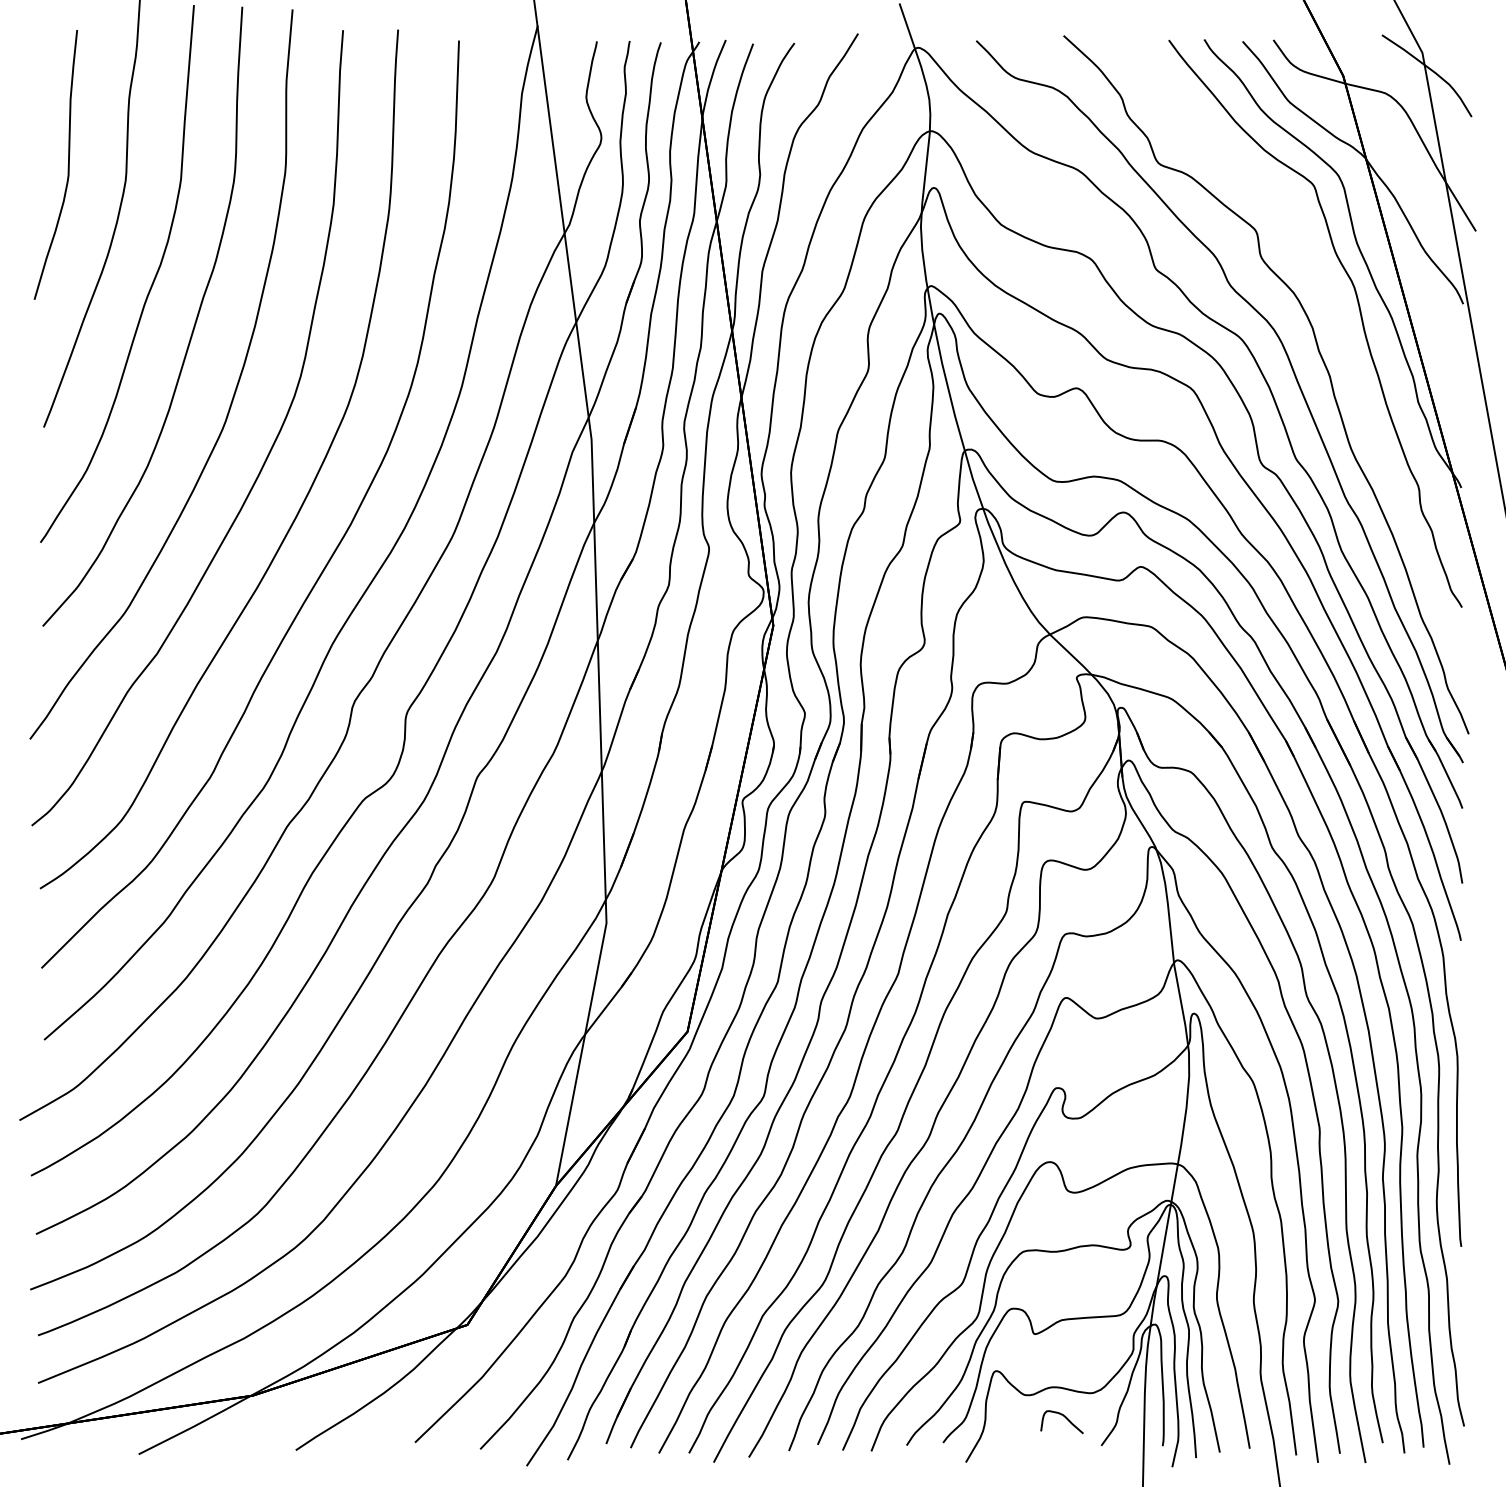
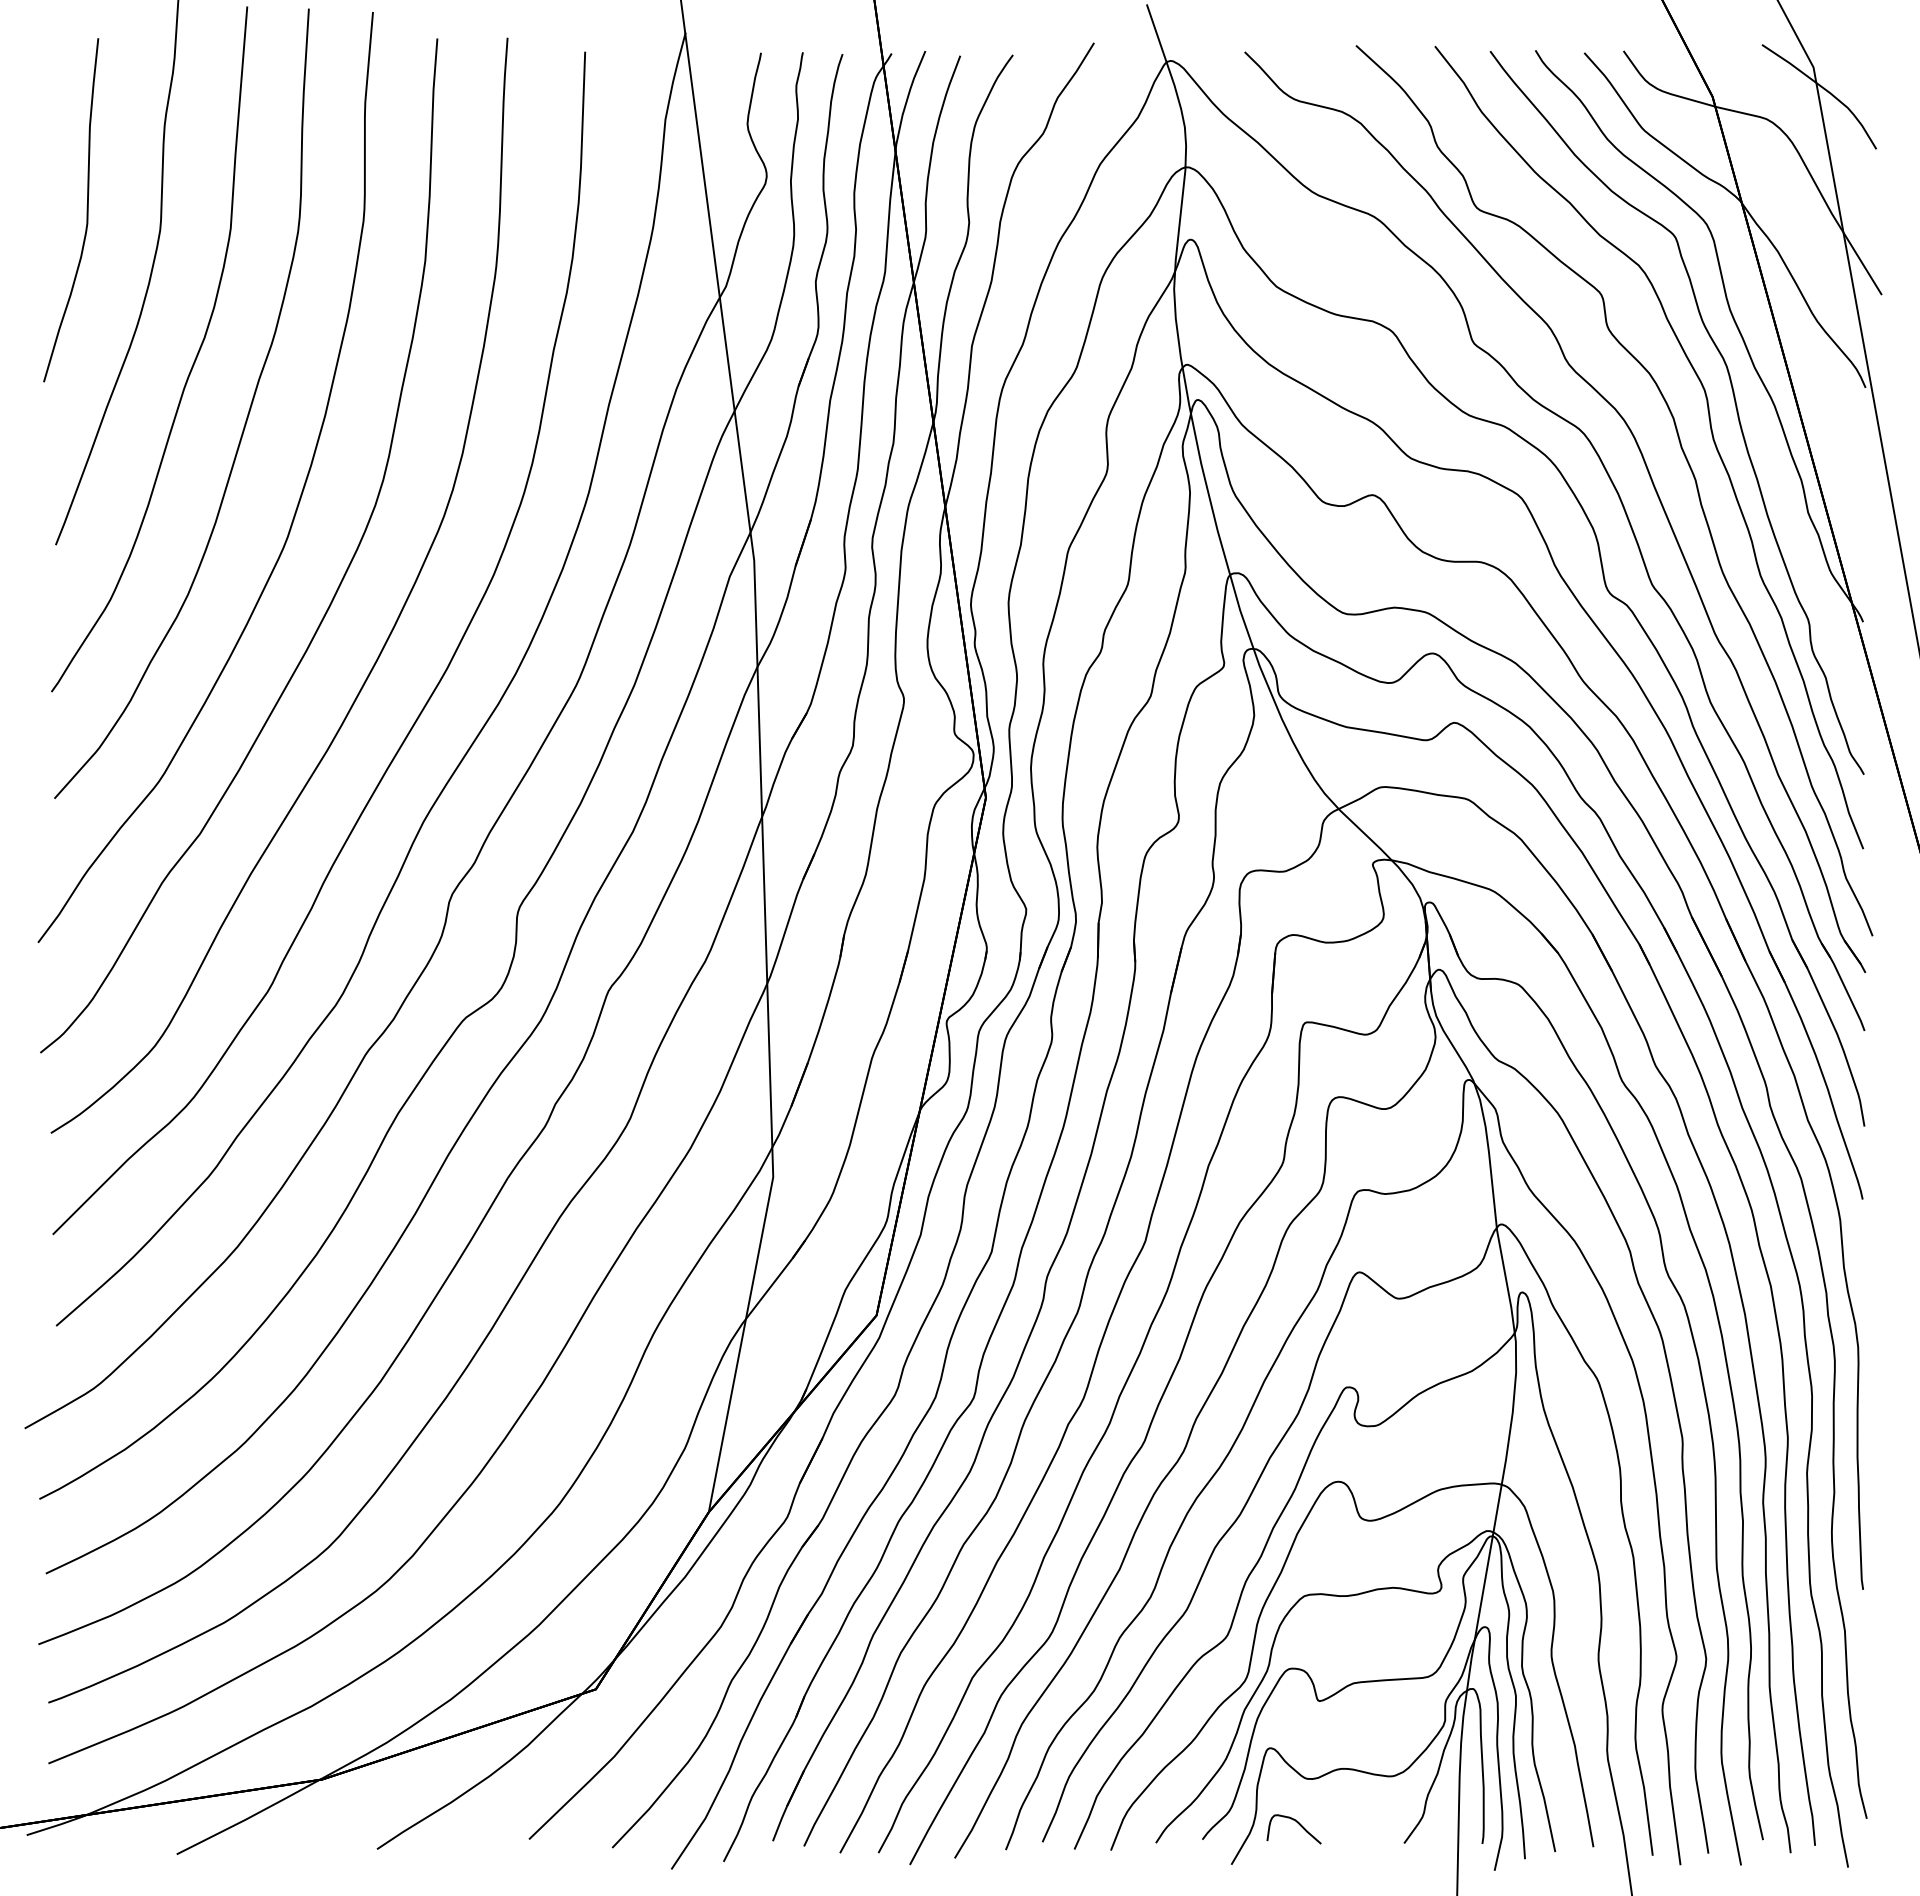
curve: (1342, 341) -> (1711, 435), added
curve: (1065, 1418) -> (1298, 1824), moved

